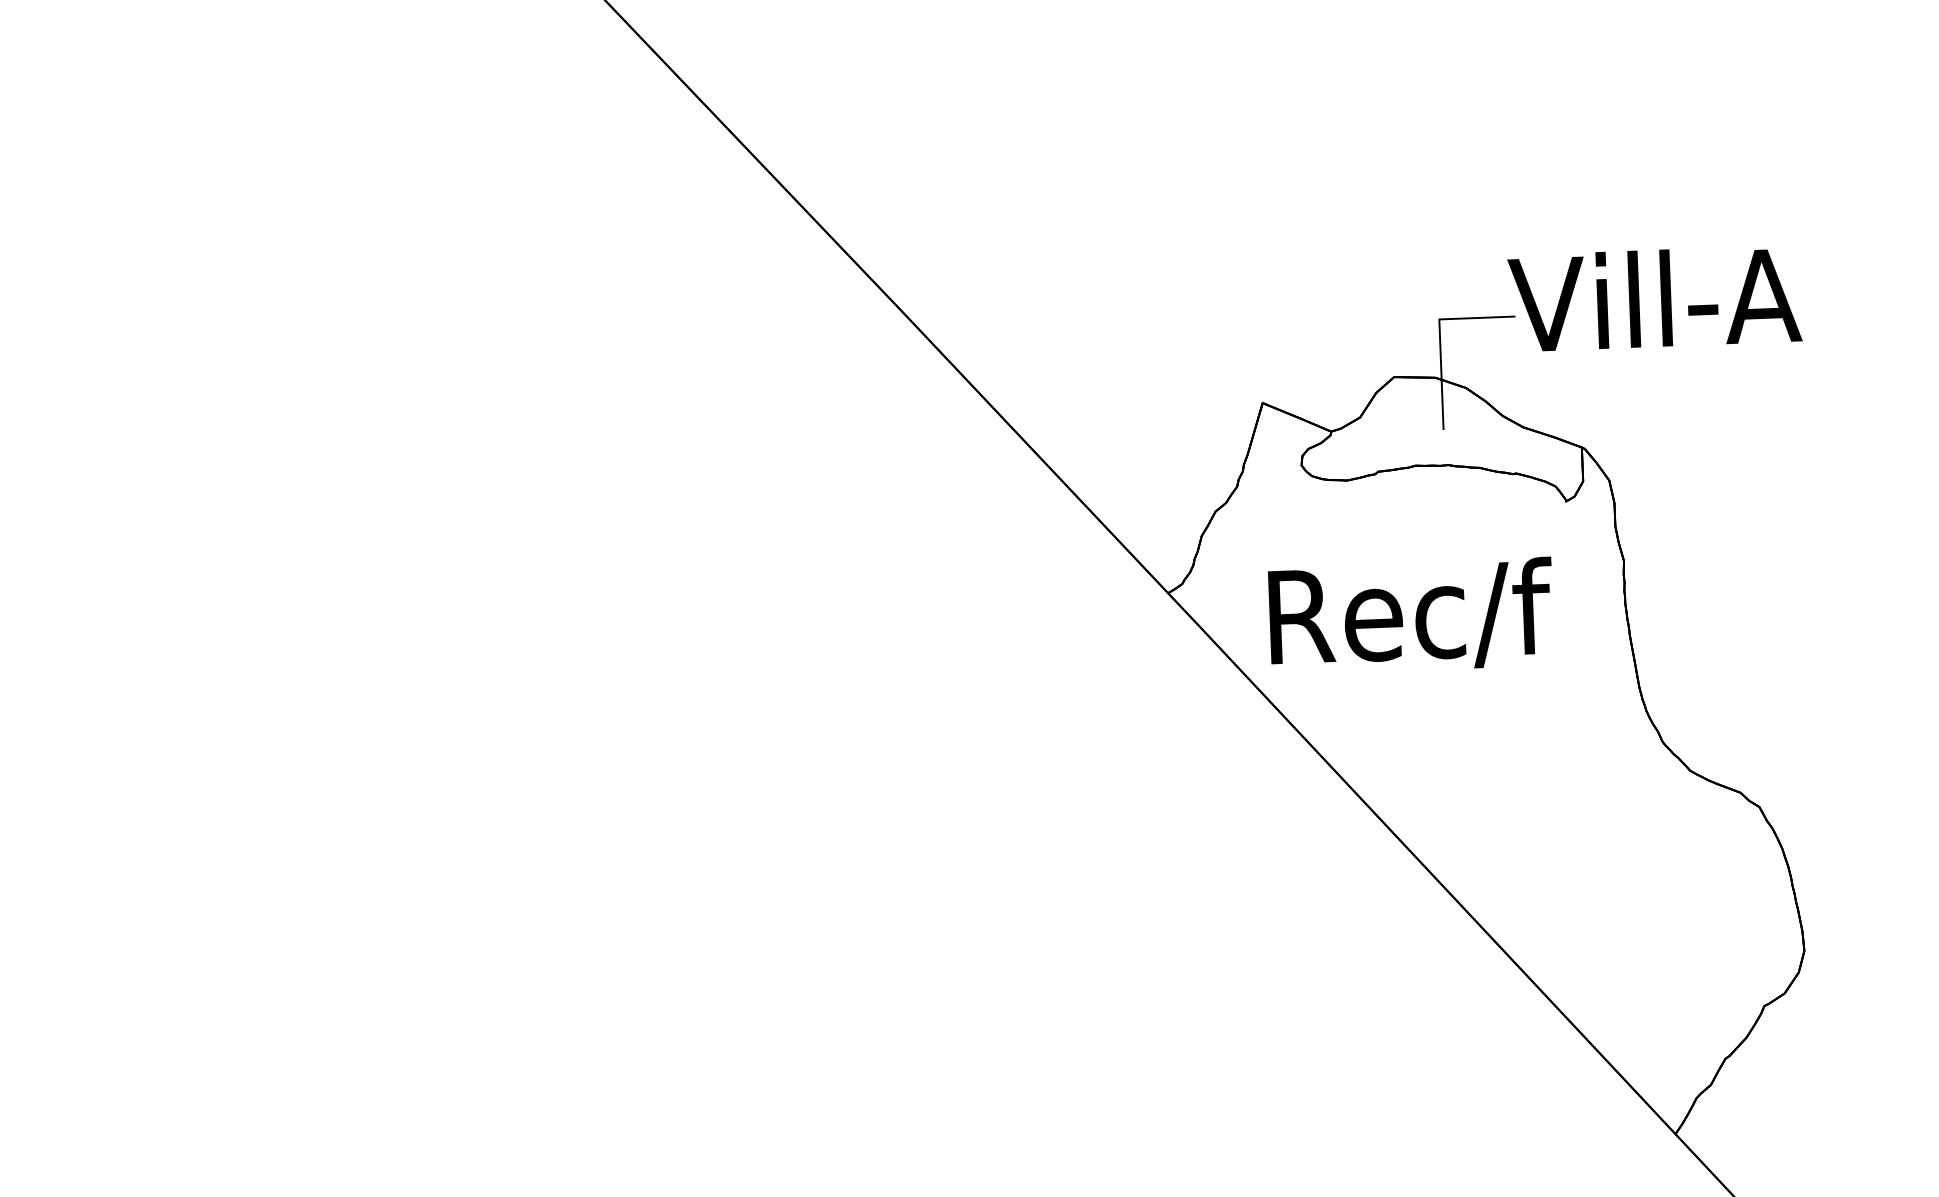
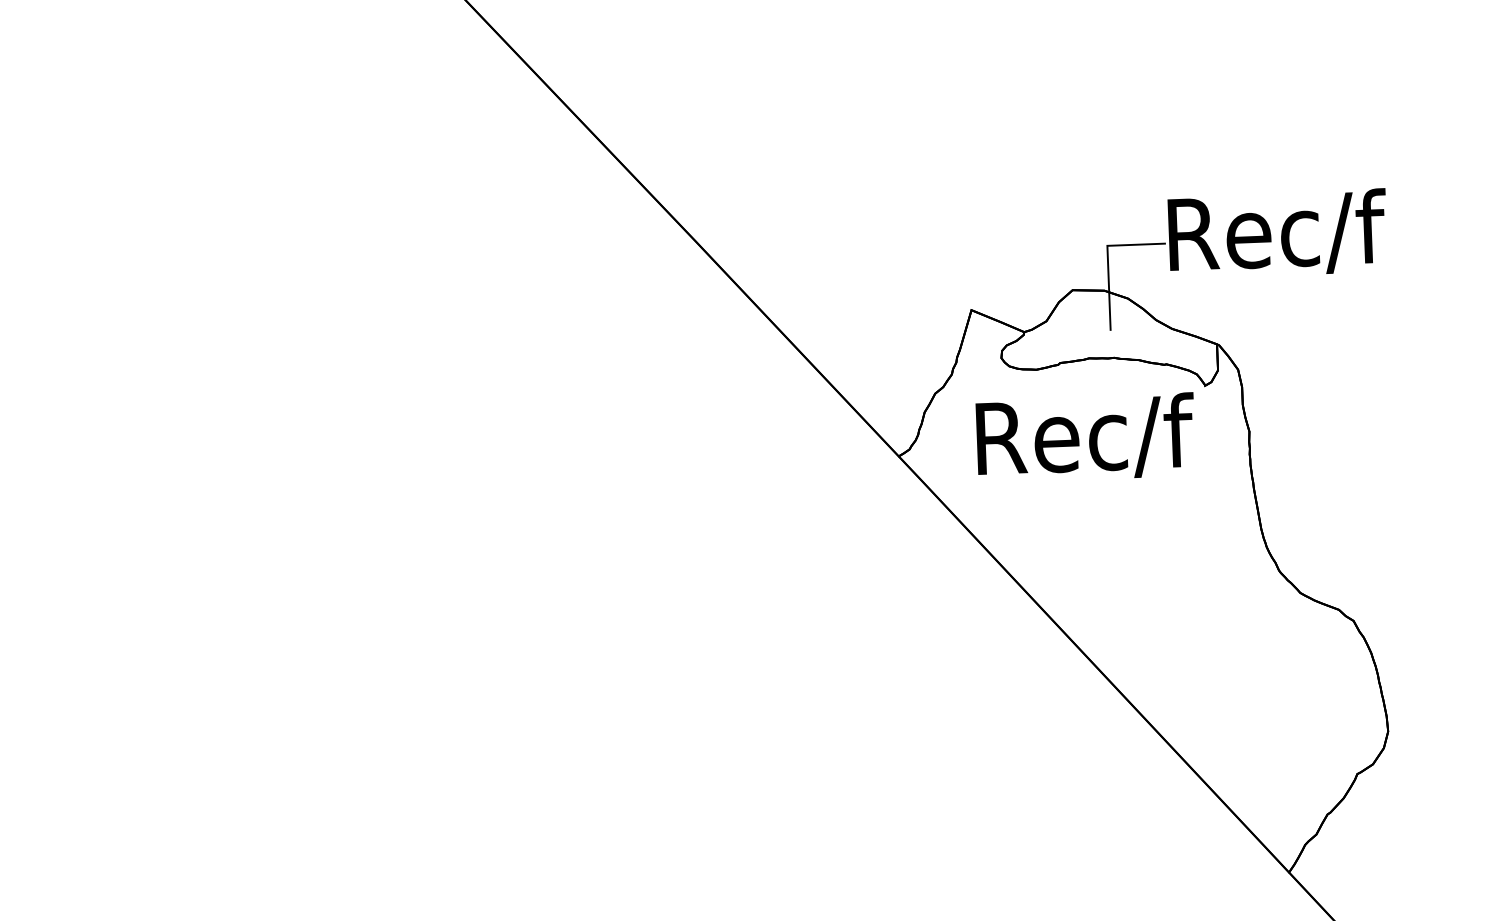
text: (1654, 300) -> (1272, 231), Vill-A -> Rec/f
text: (1409, 612) -> (1084, 435), moved

